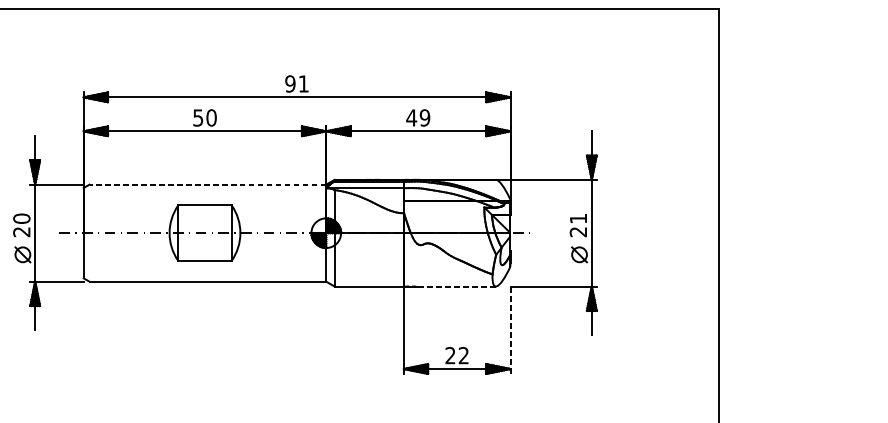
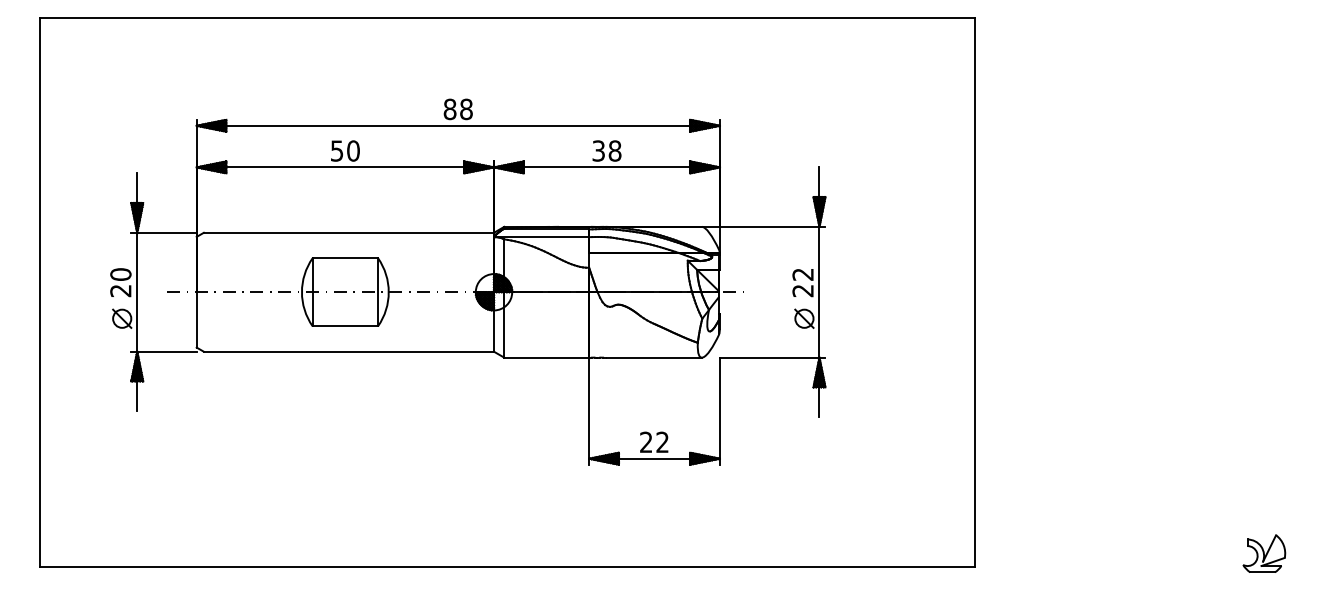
text: (296, 84) -> (457, 109), 91 -> 88
text: (418, 117) -> (606, 150), 49 -> 38
line: (207, 184) -> (348, 232), dashed -> solid
text: (577, 218) -> (802, 274), 21 -> 22
line: (457, 286) -> (654, 357), dashed -> solid
line: (510, 330) -> (719, 411), dashed -> solid

